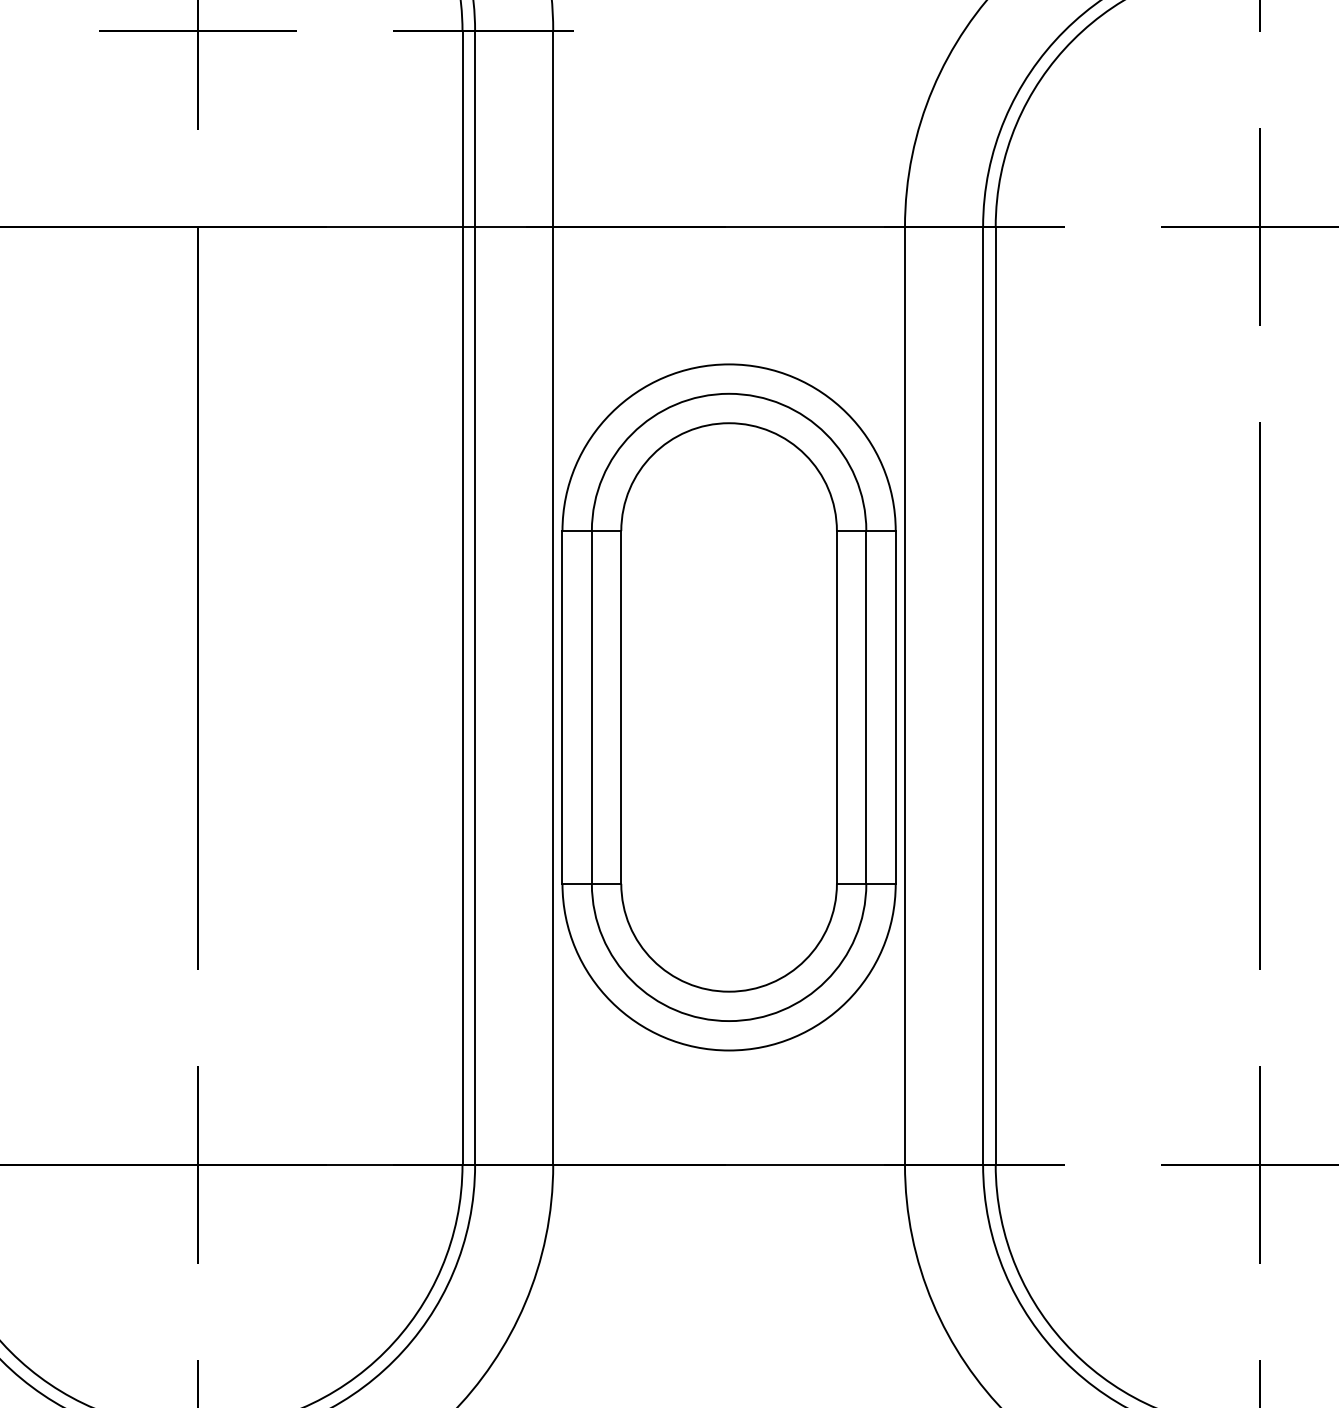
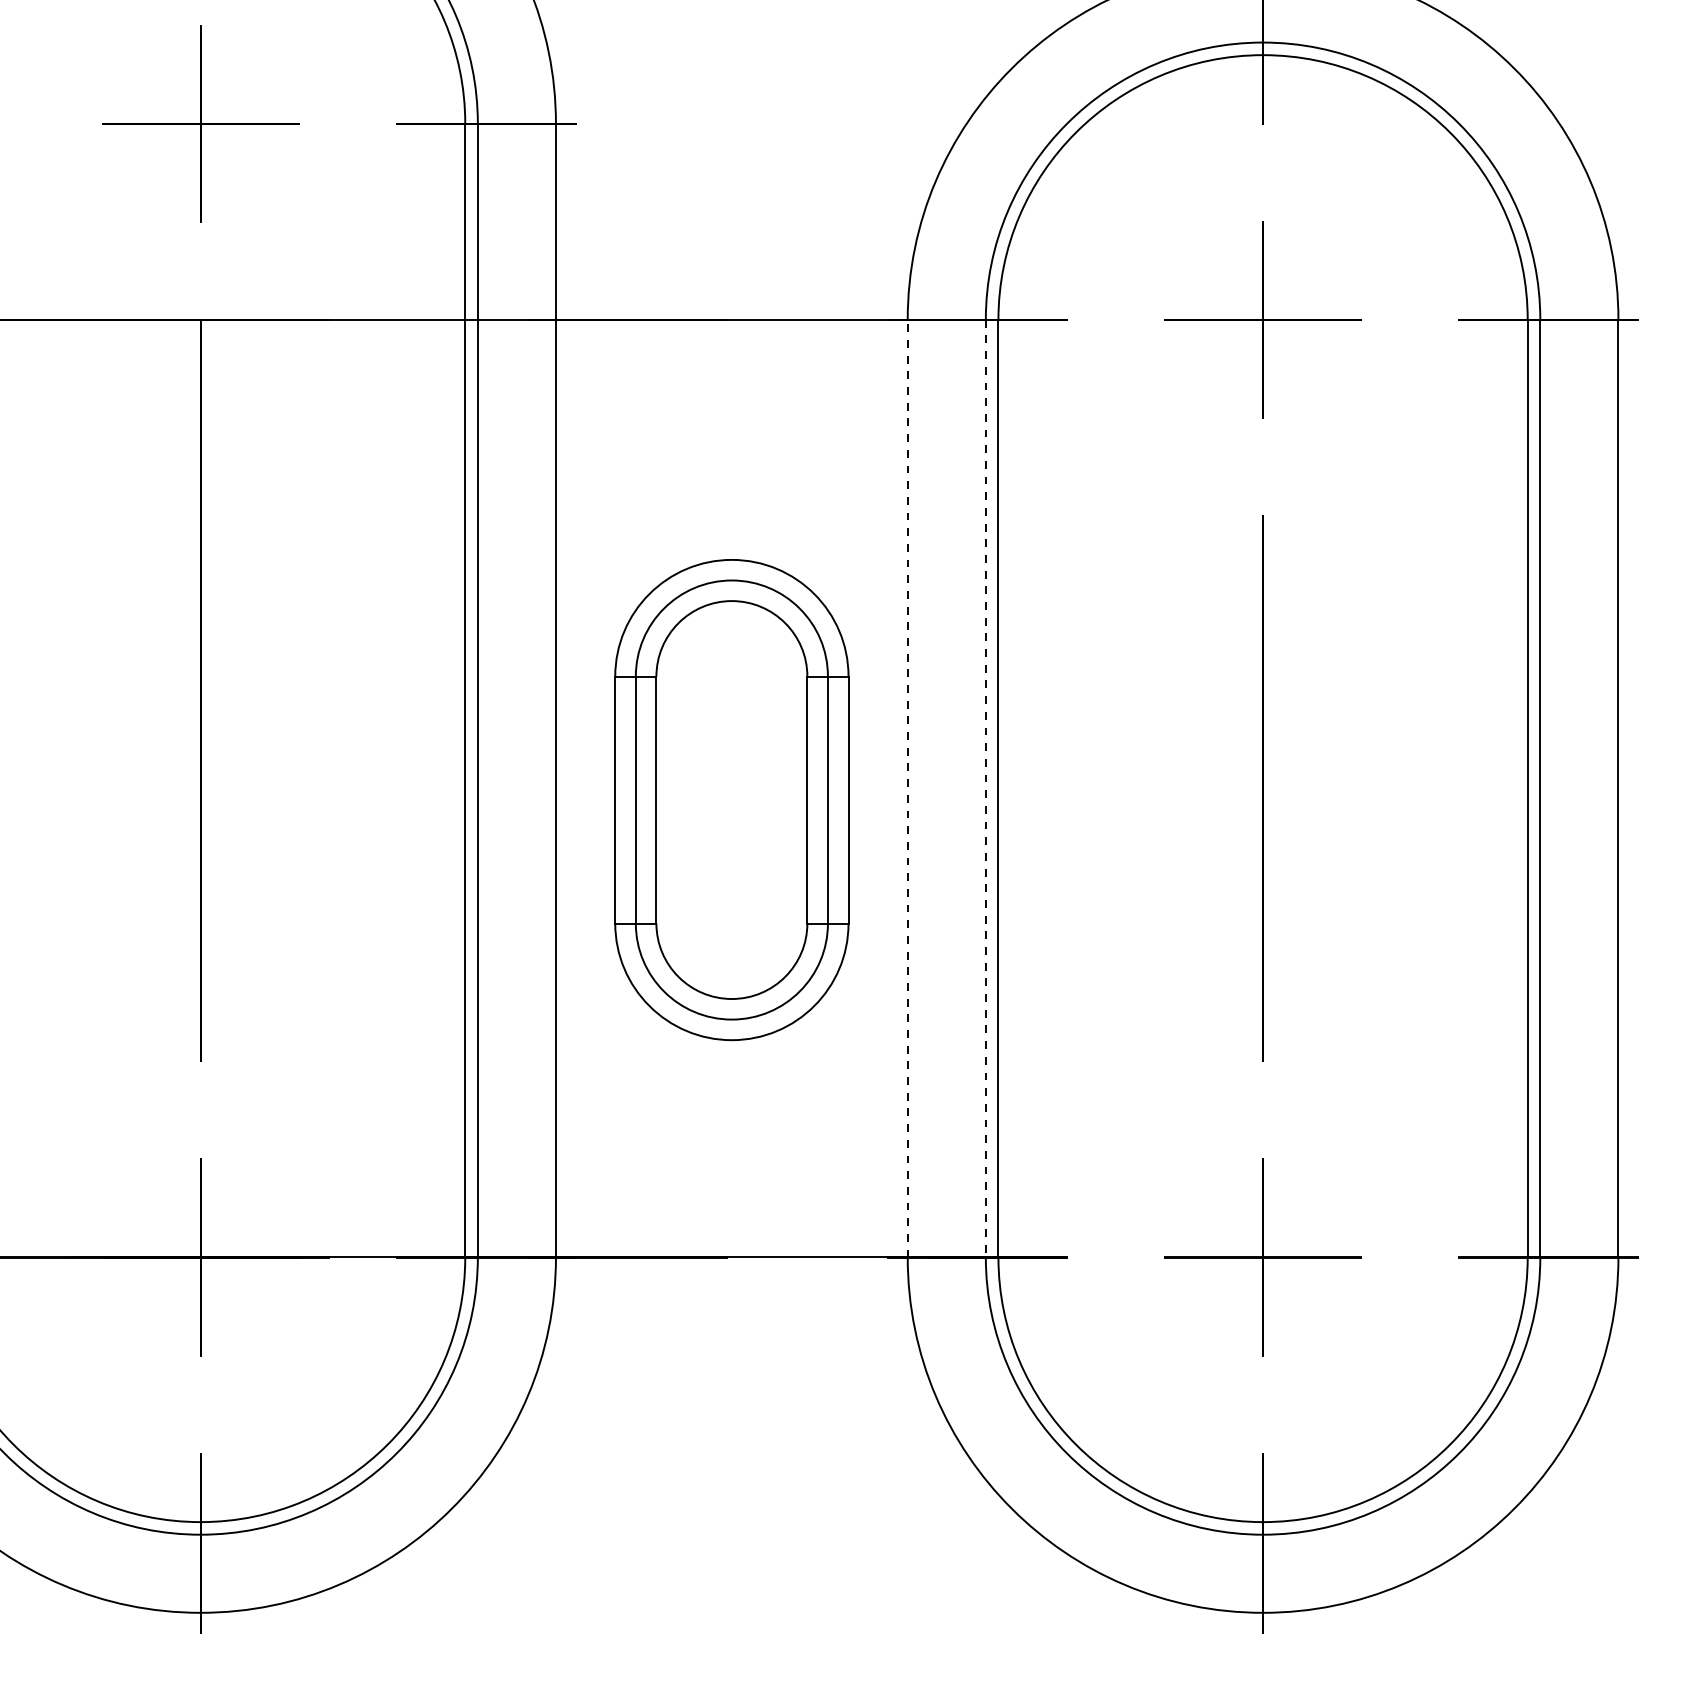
line: (904, 695) -> (907, 788), solid -> dashed
line: (982, 695) -> (985, 788), solid -> dashed
part: (728, 706) -> (731, 799), size x0.7

